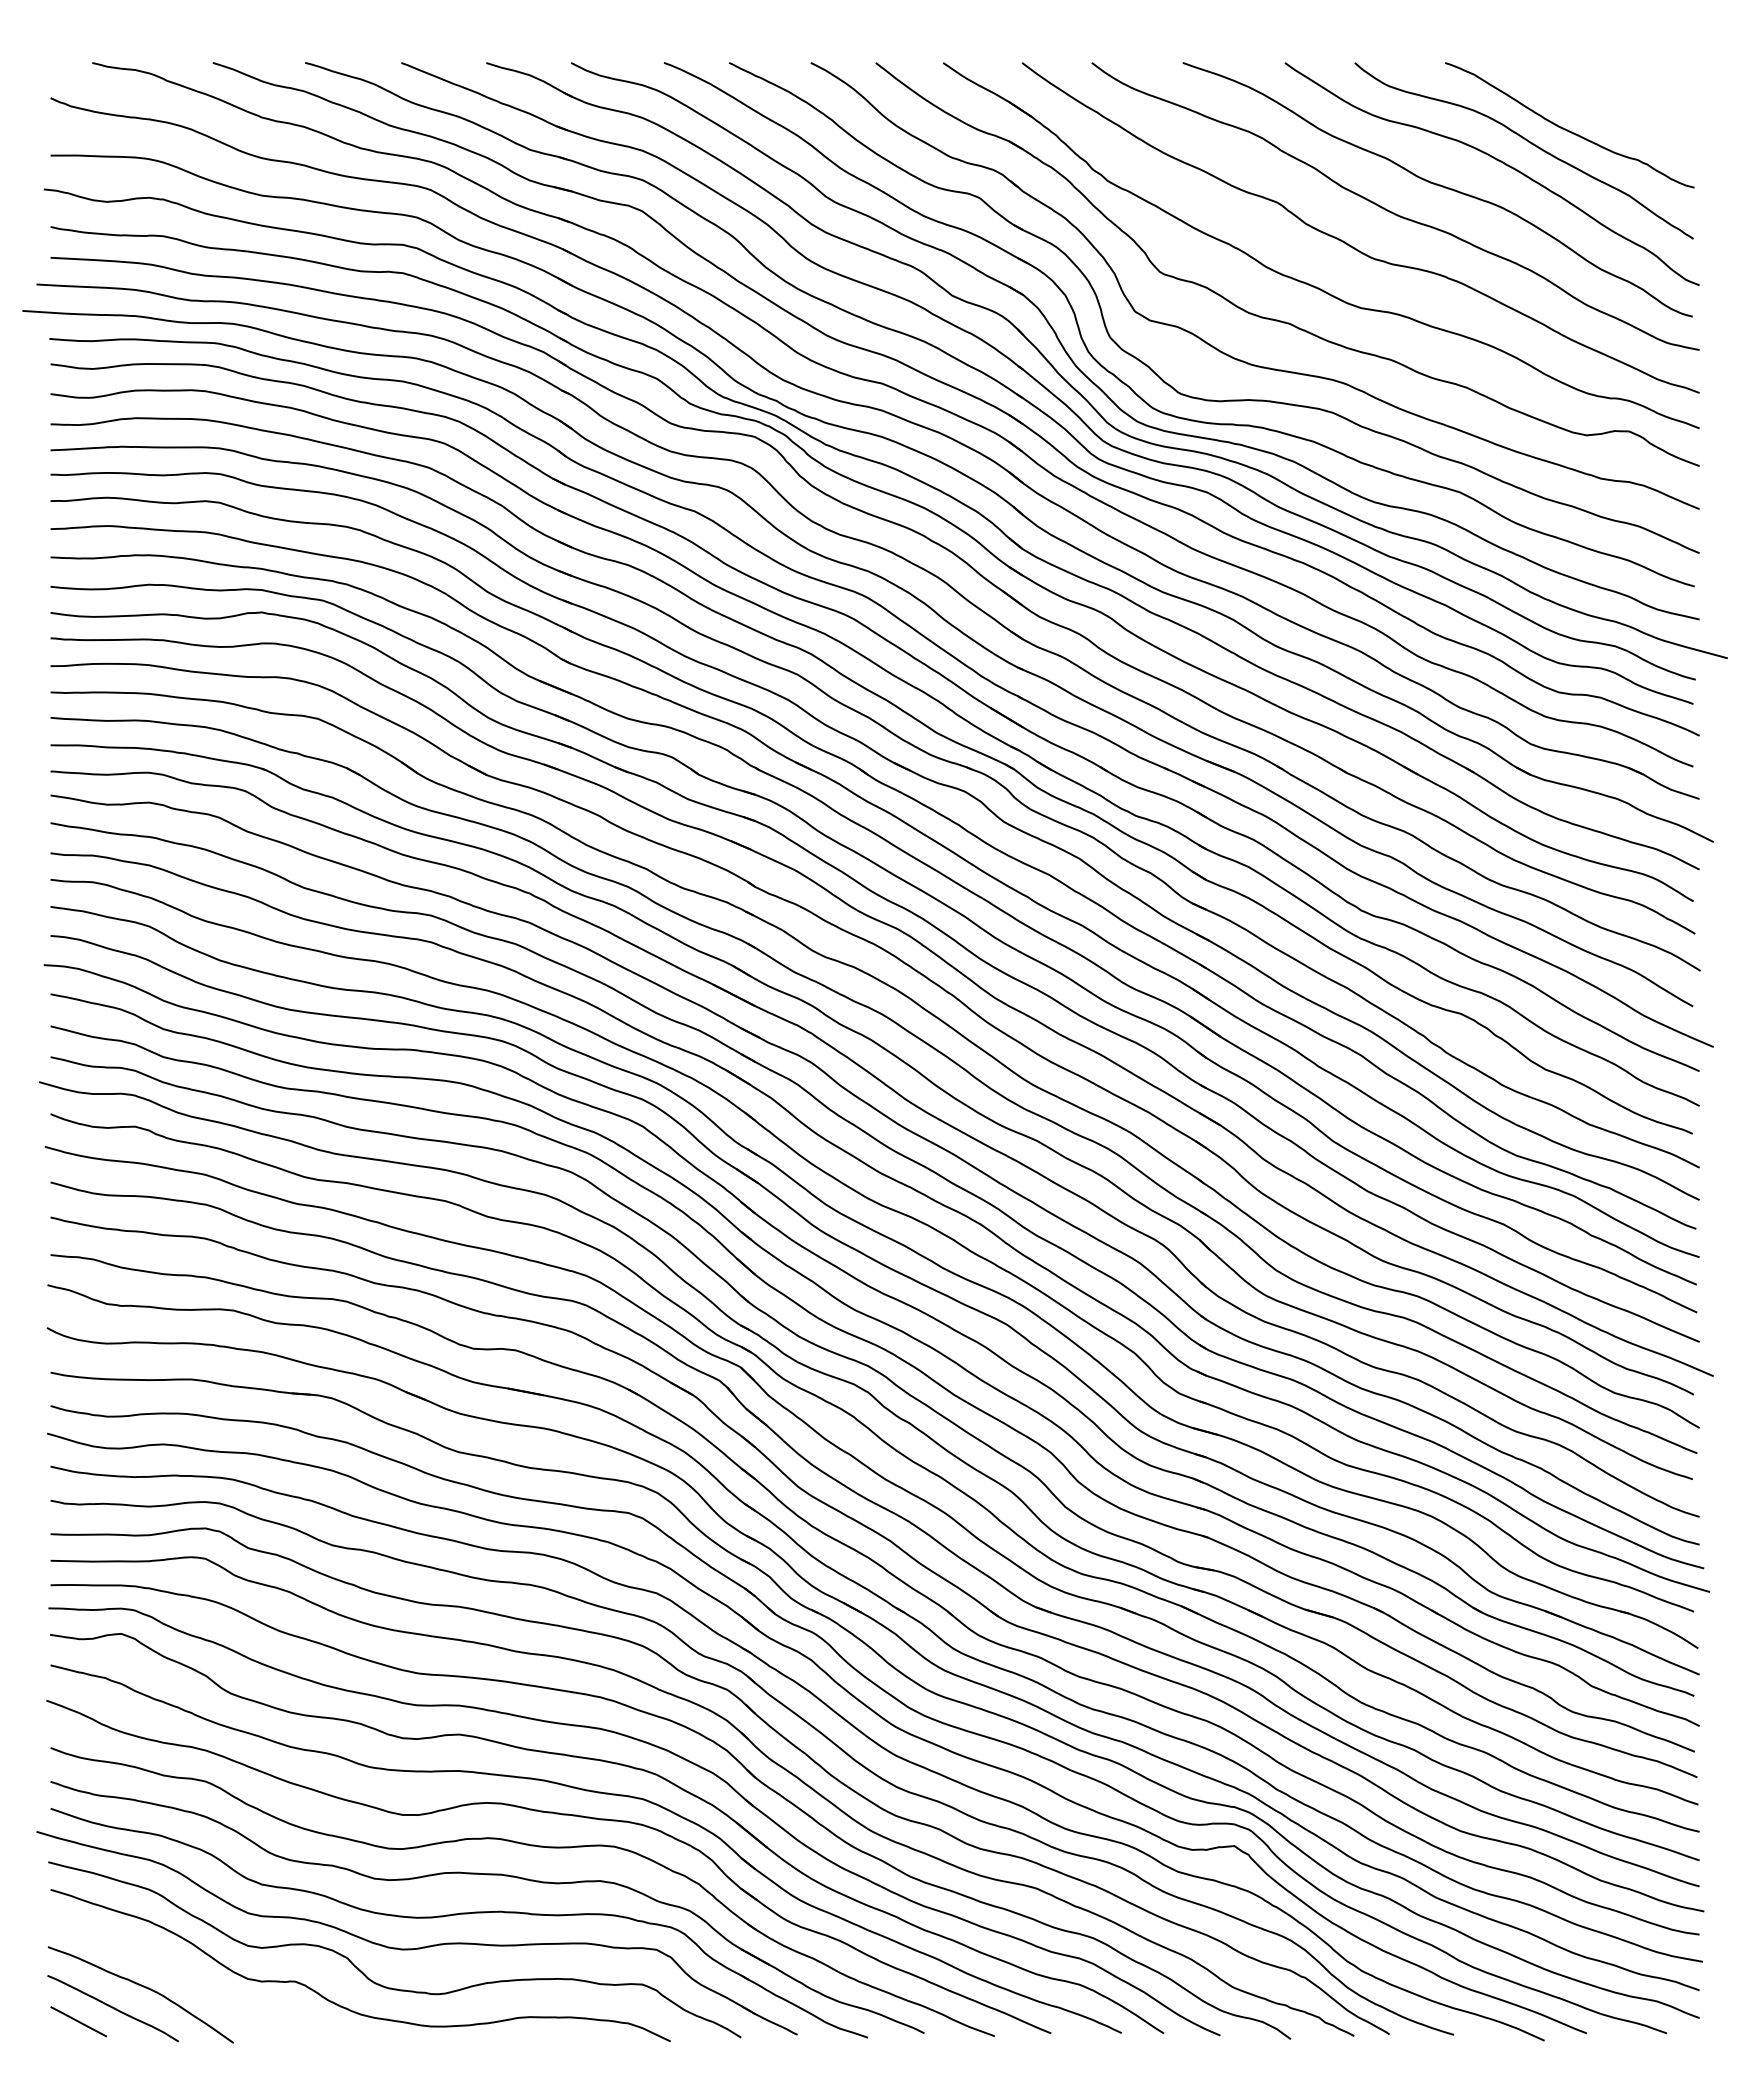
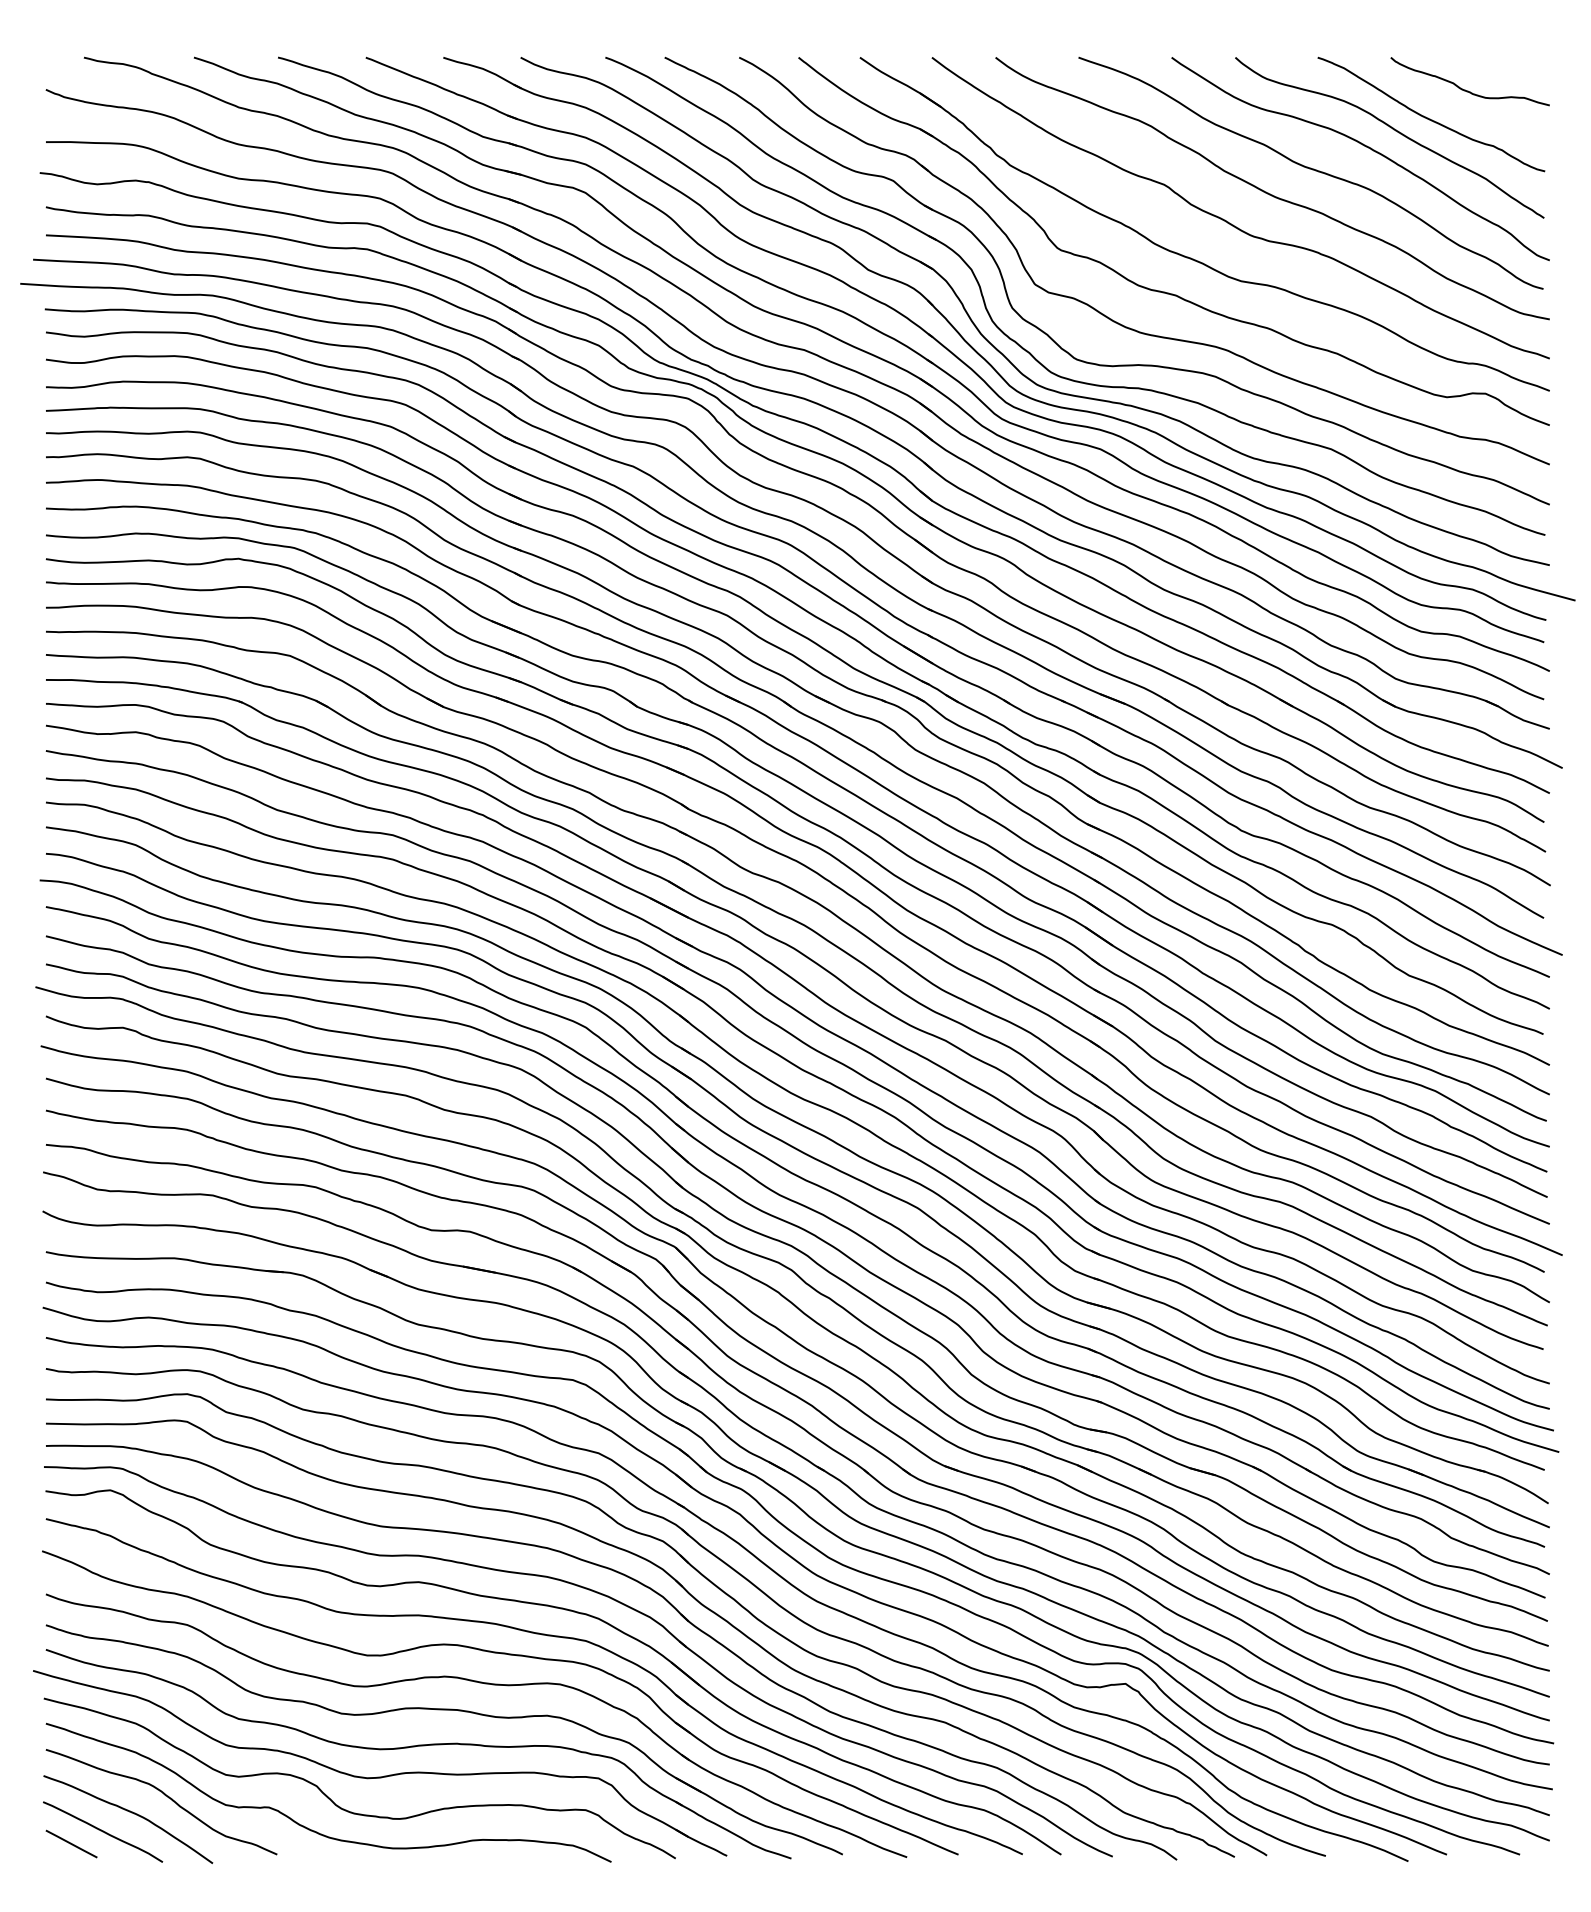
curve: (1608, 98) -> (1466, 90), added
curve: (180, 1968) -> (164, 1795), added

